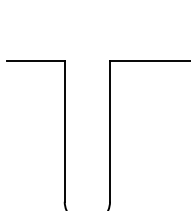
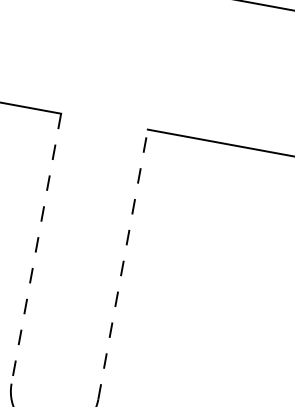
line: (64, 131) -> (35, 249), solid -> dashed
line: (110, 131) -> (123, 265), solid -> dashed

